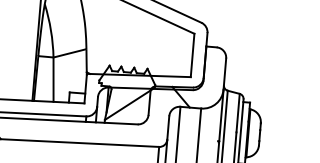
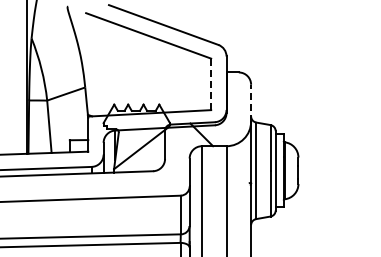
line: (192, 55) -> (211, 84), solid -> dashed
line: (225, 73) -> (251, 102), solid -> dashed

